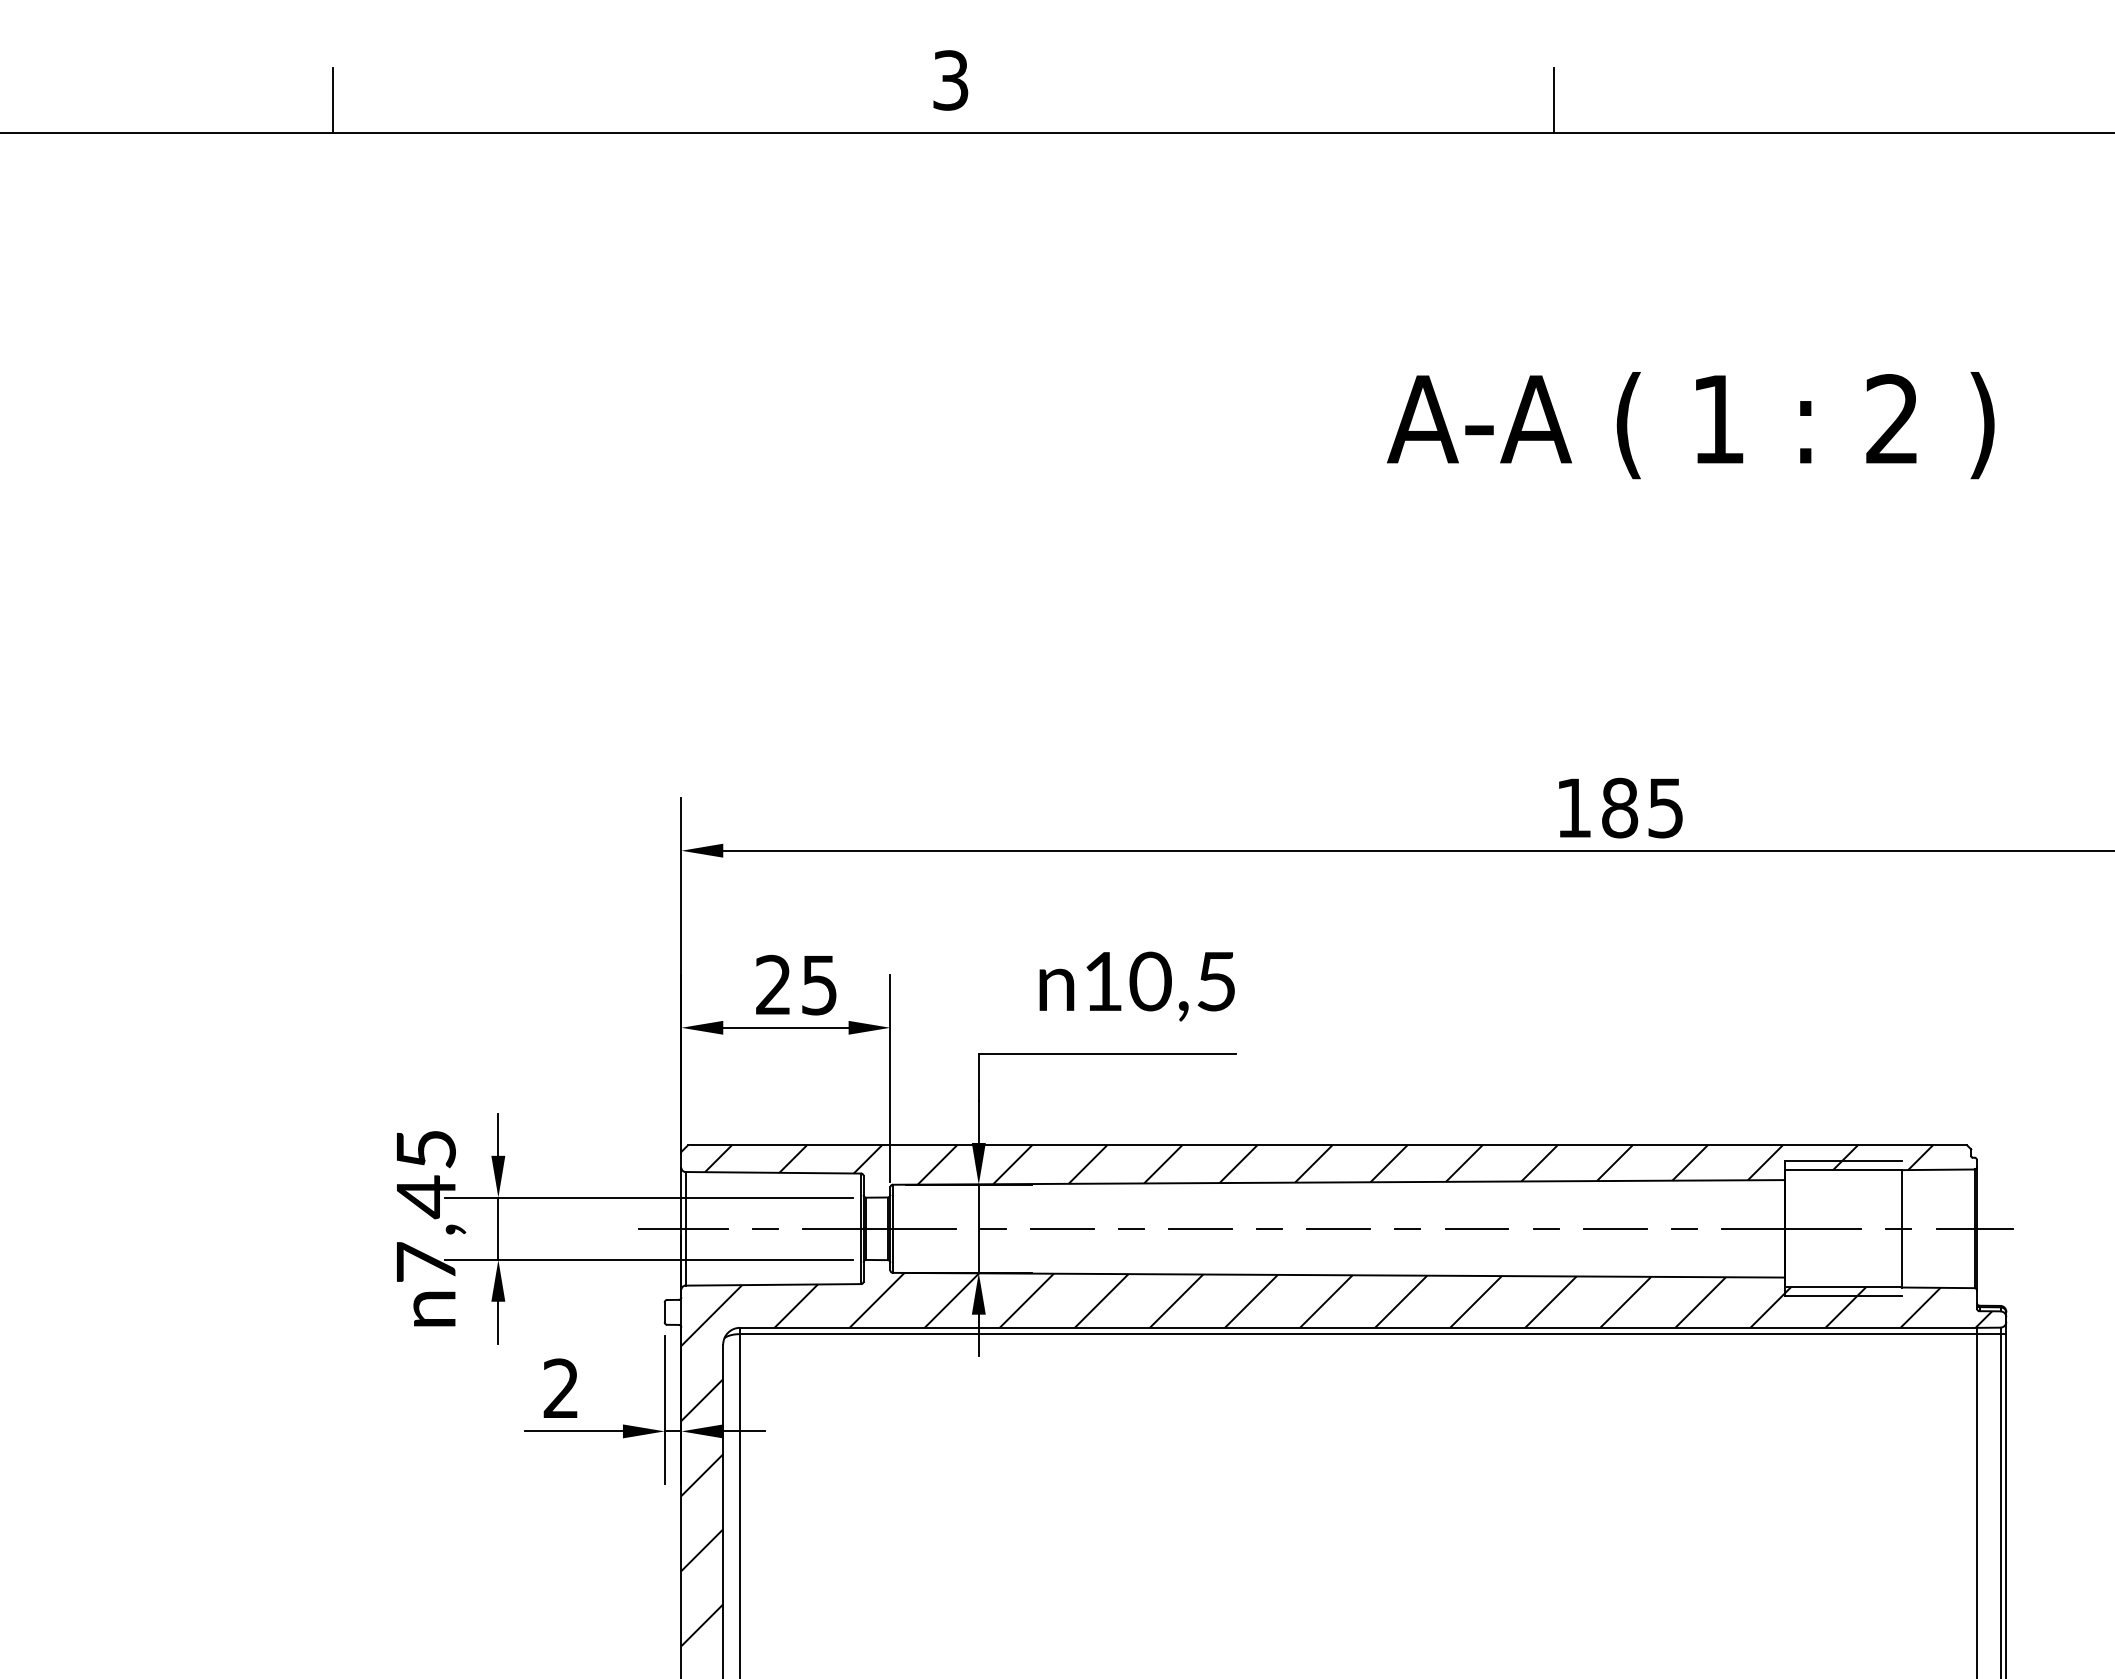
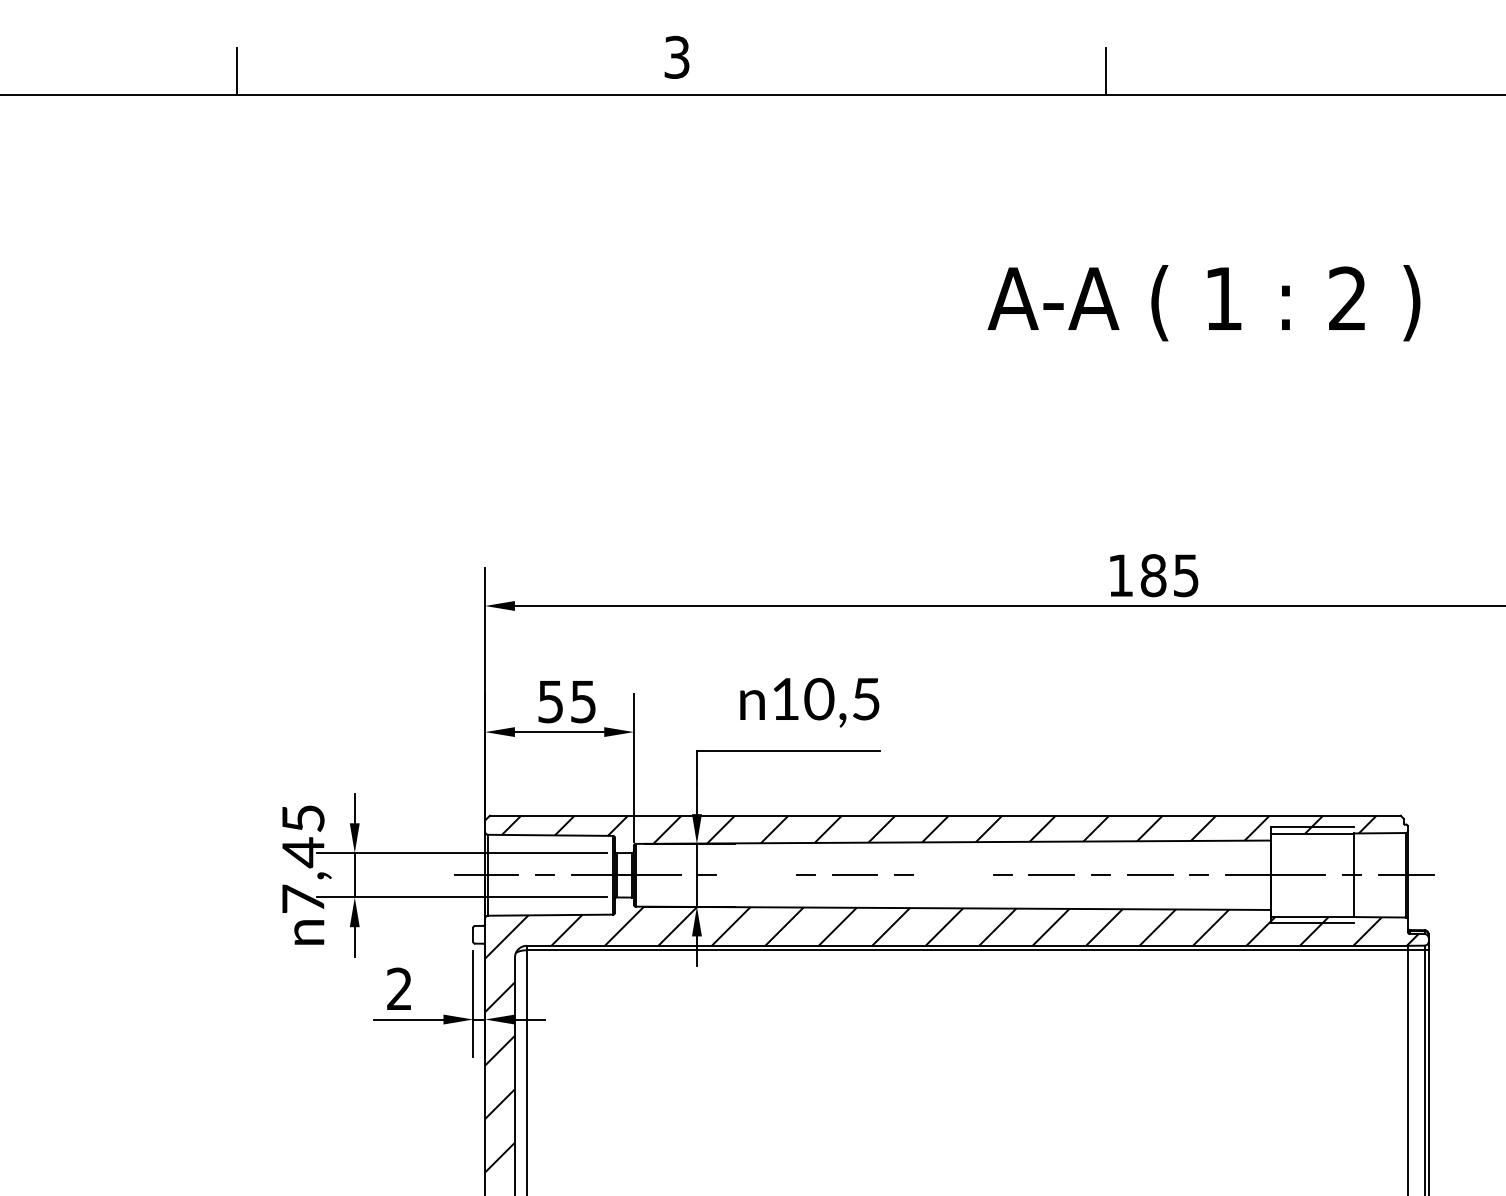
text: (773, 984) -> (550, 701), 25 -> 55
line: (1062, 1229) -> (756, 875), removed
line: (1337, 1229) -> (952, 875), removed

